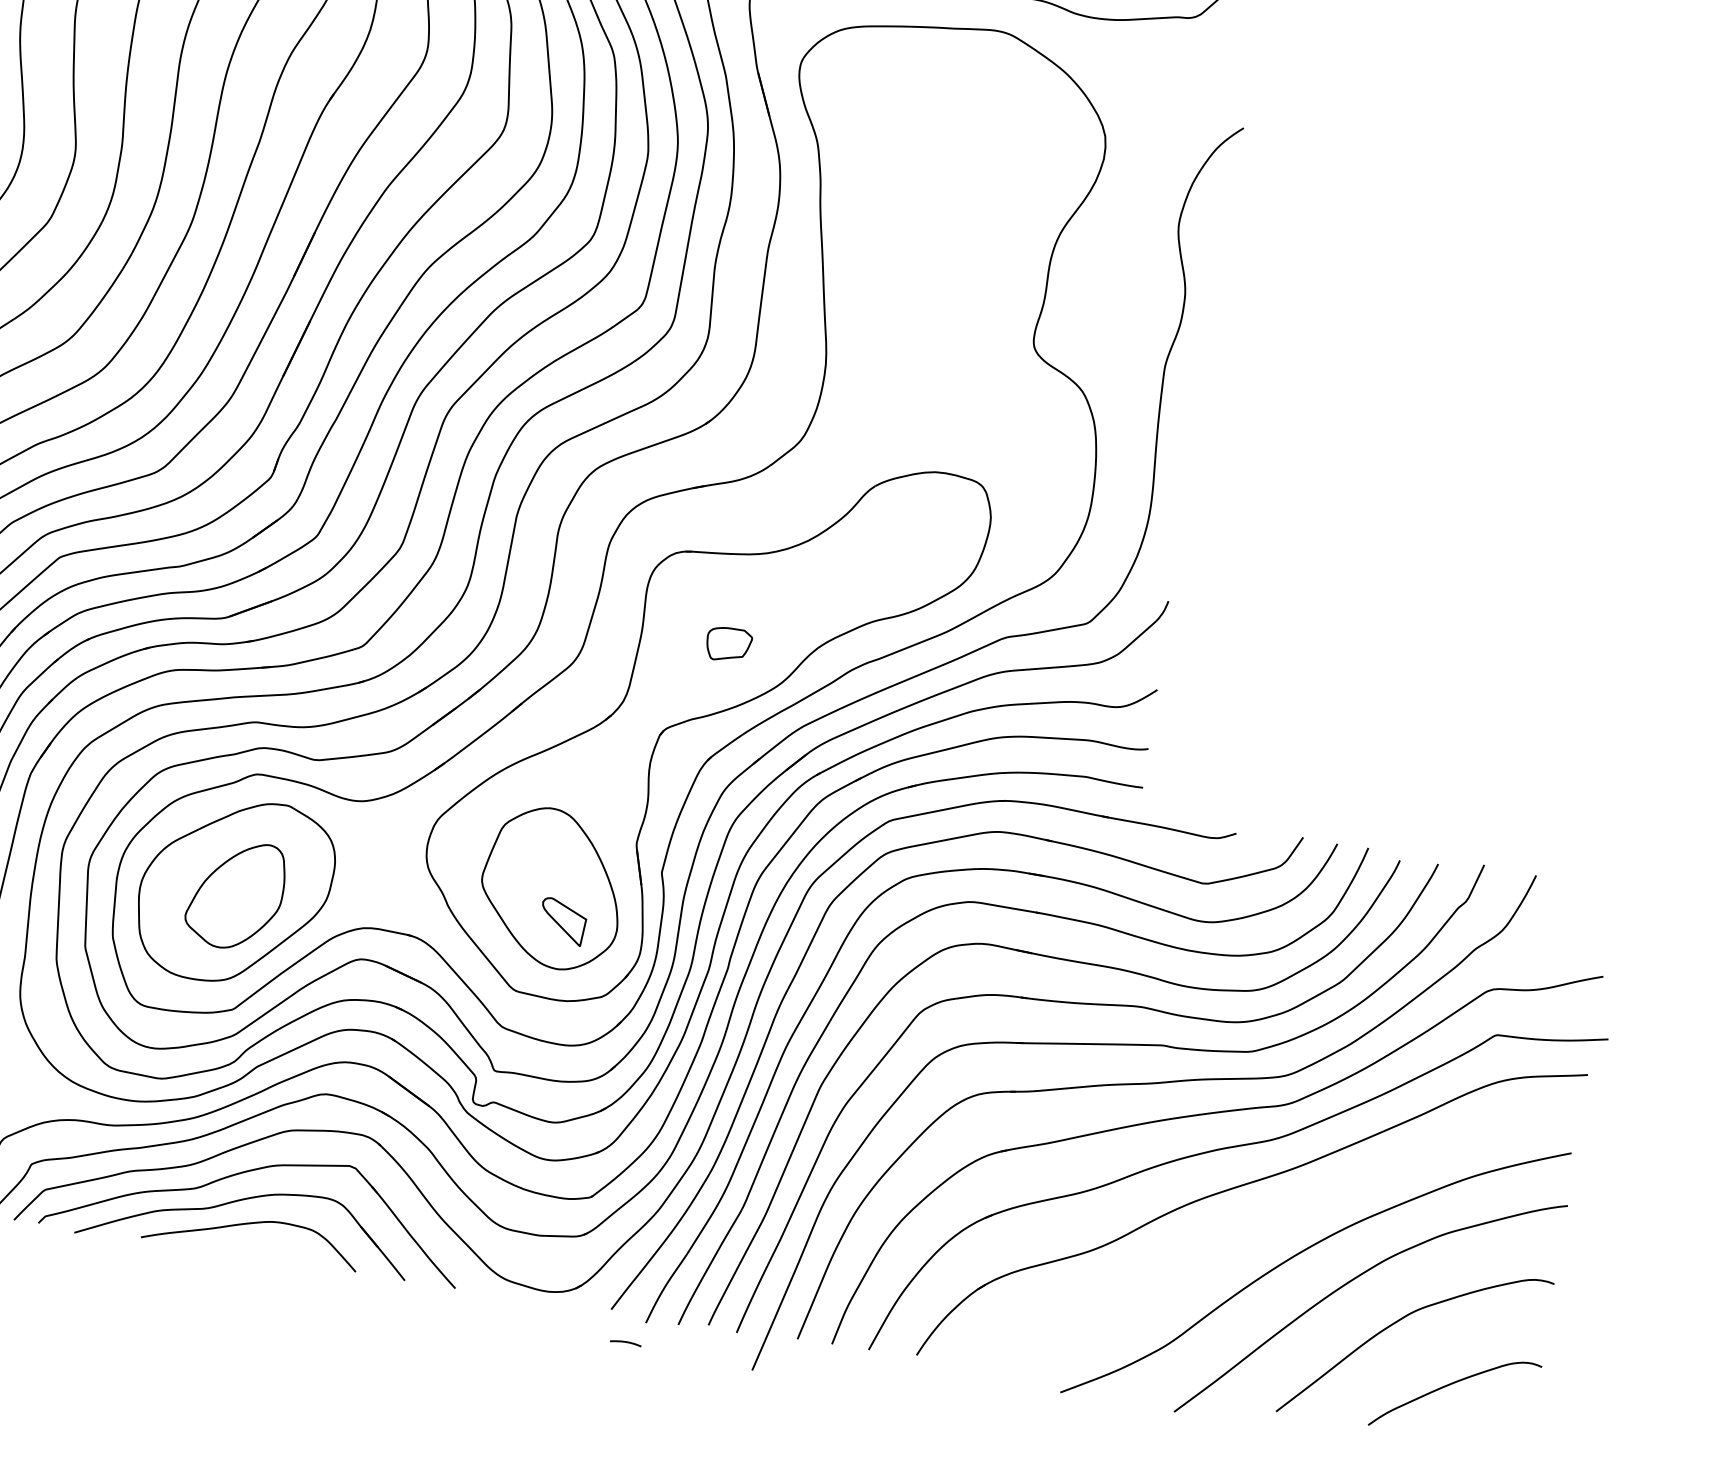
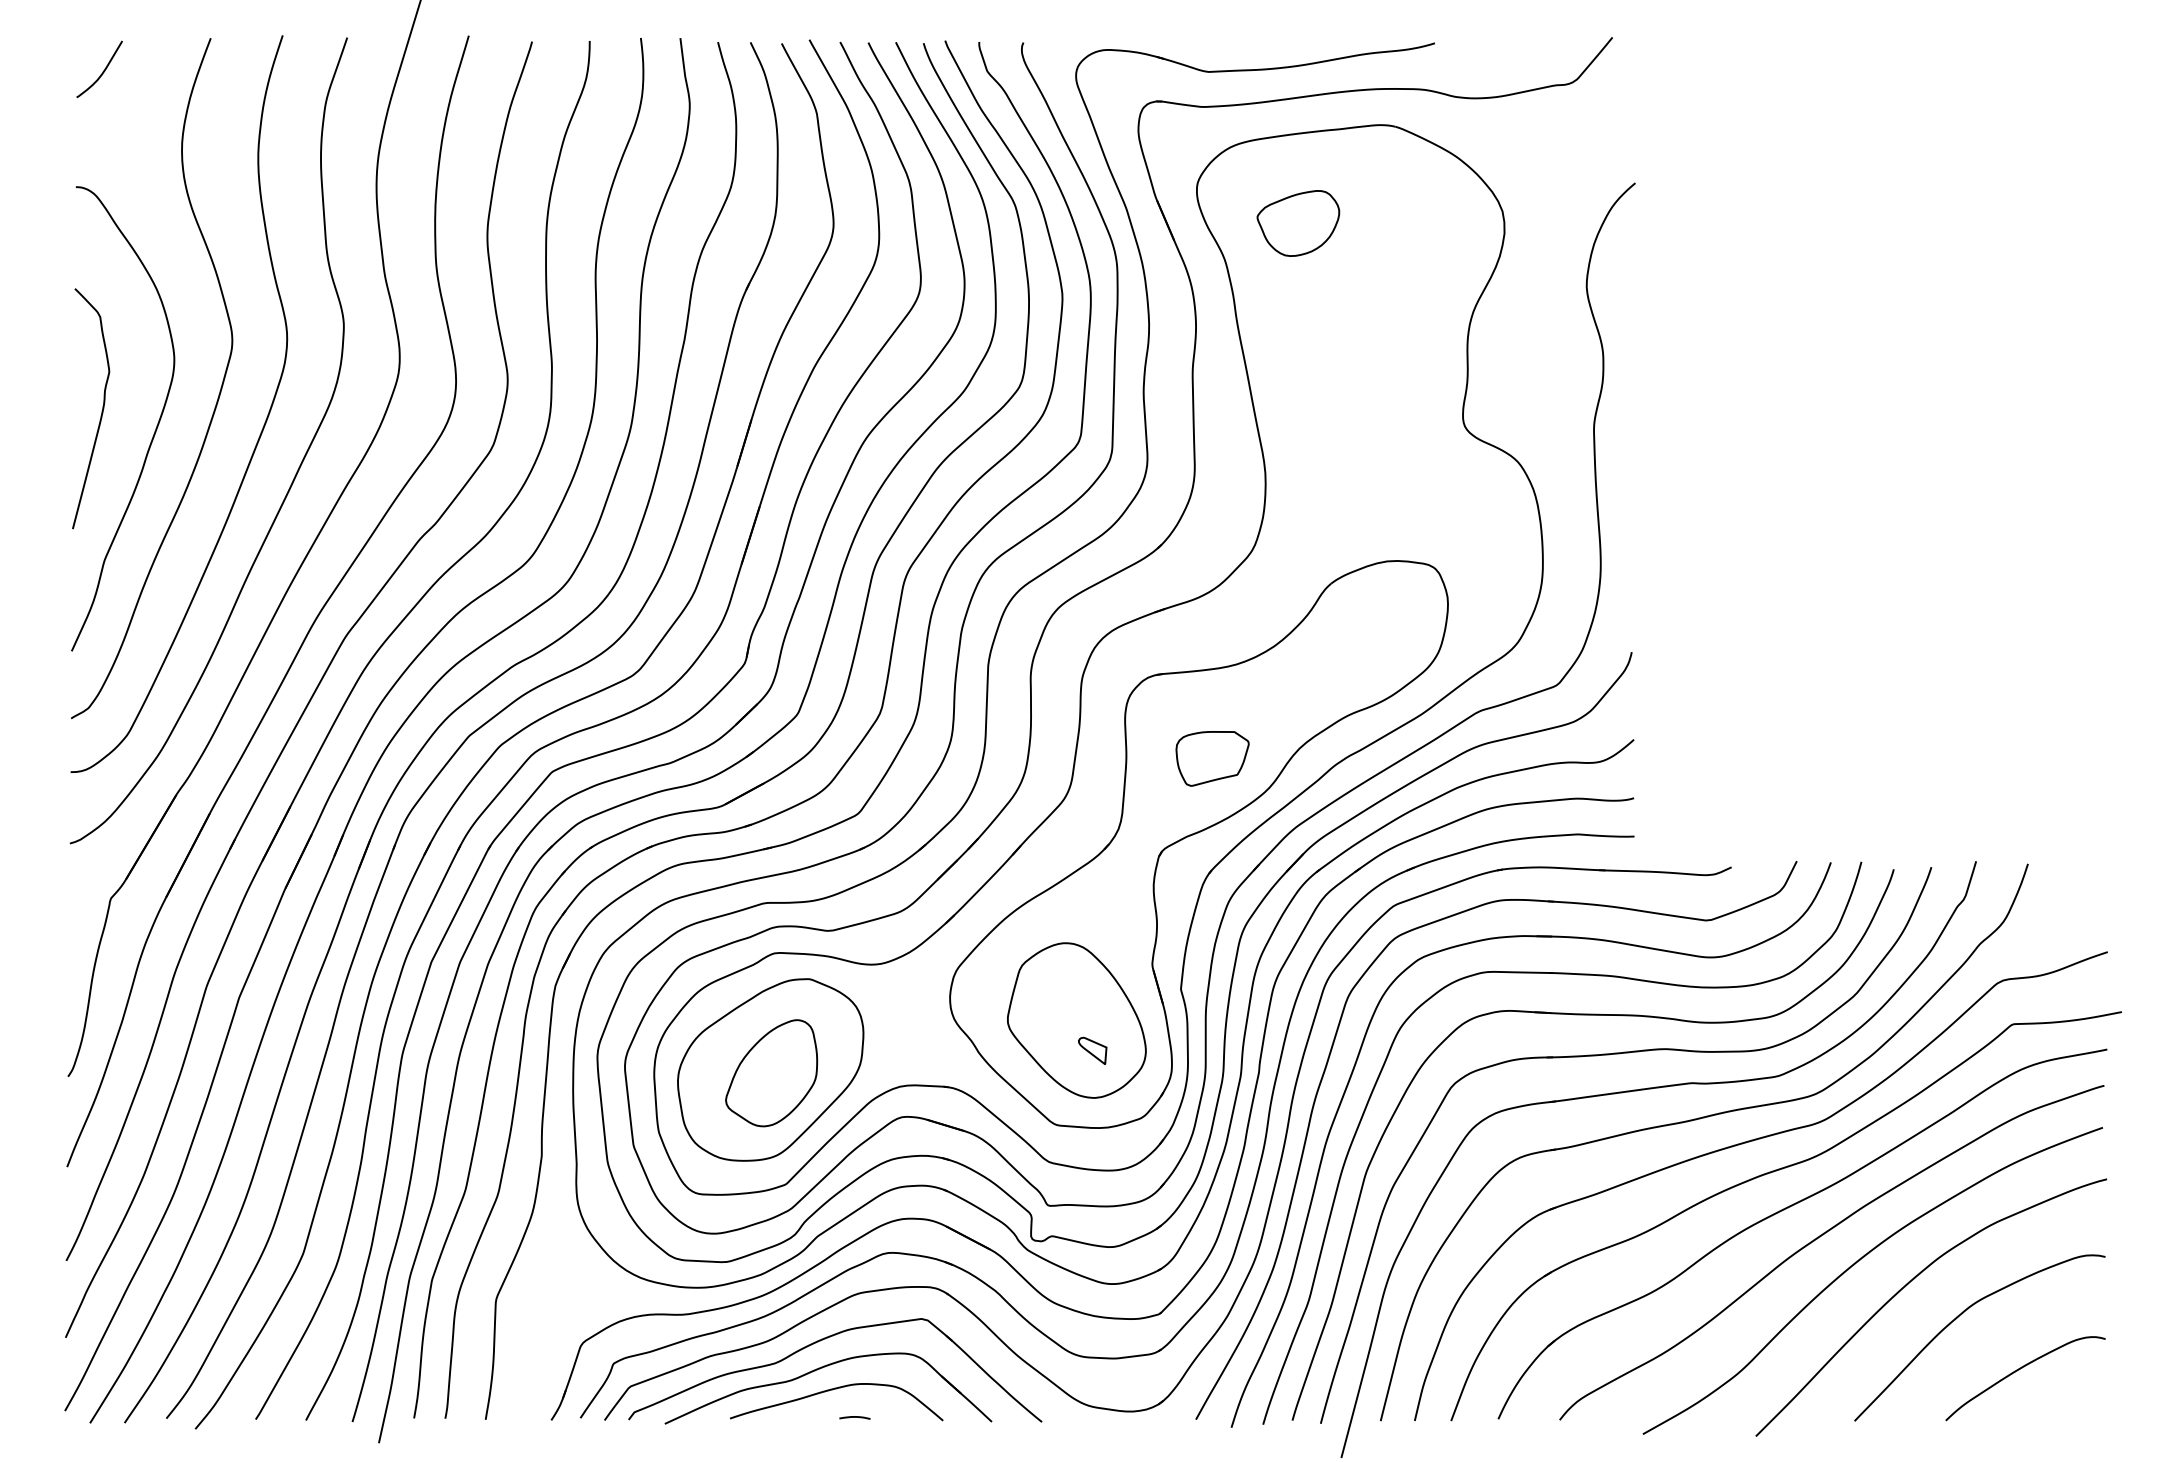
part: (897, 117) -> (1298, 223), added
part: (728, 644) -> (1212, 758), size x1.67
part: (563, 921) -> (1092, 1050), size x0.62
curve: (1269, 1221) -> (1820, 1237), added
line: (625, 1342) -> (854, 1417), moved

